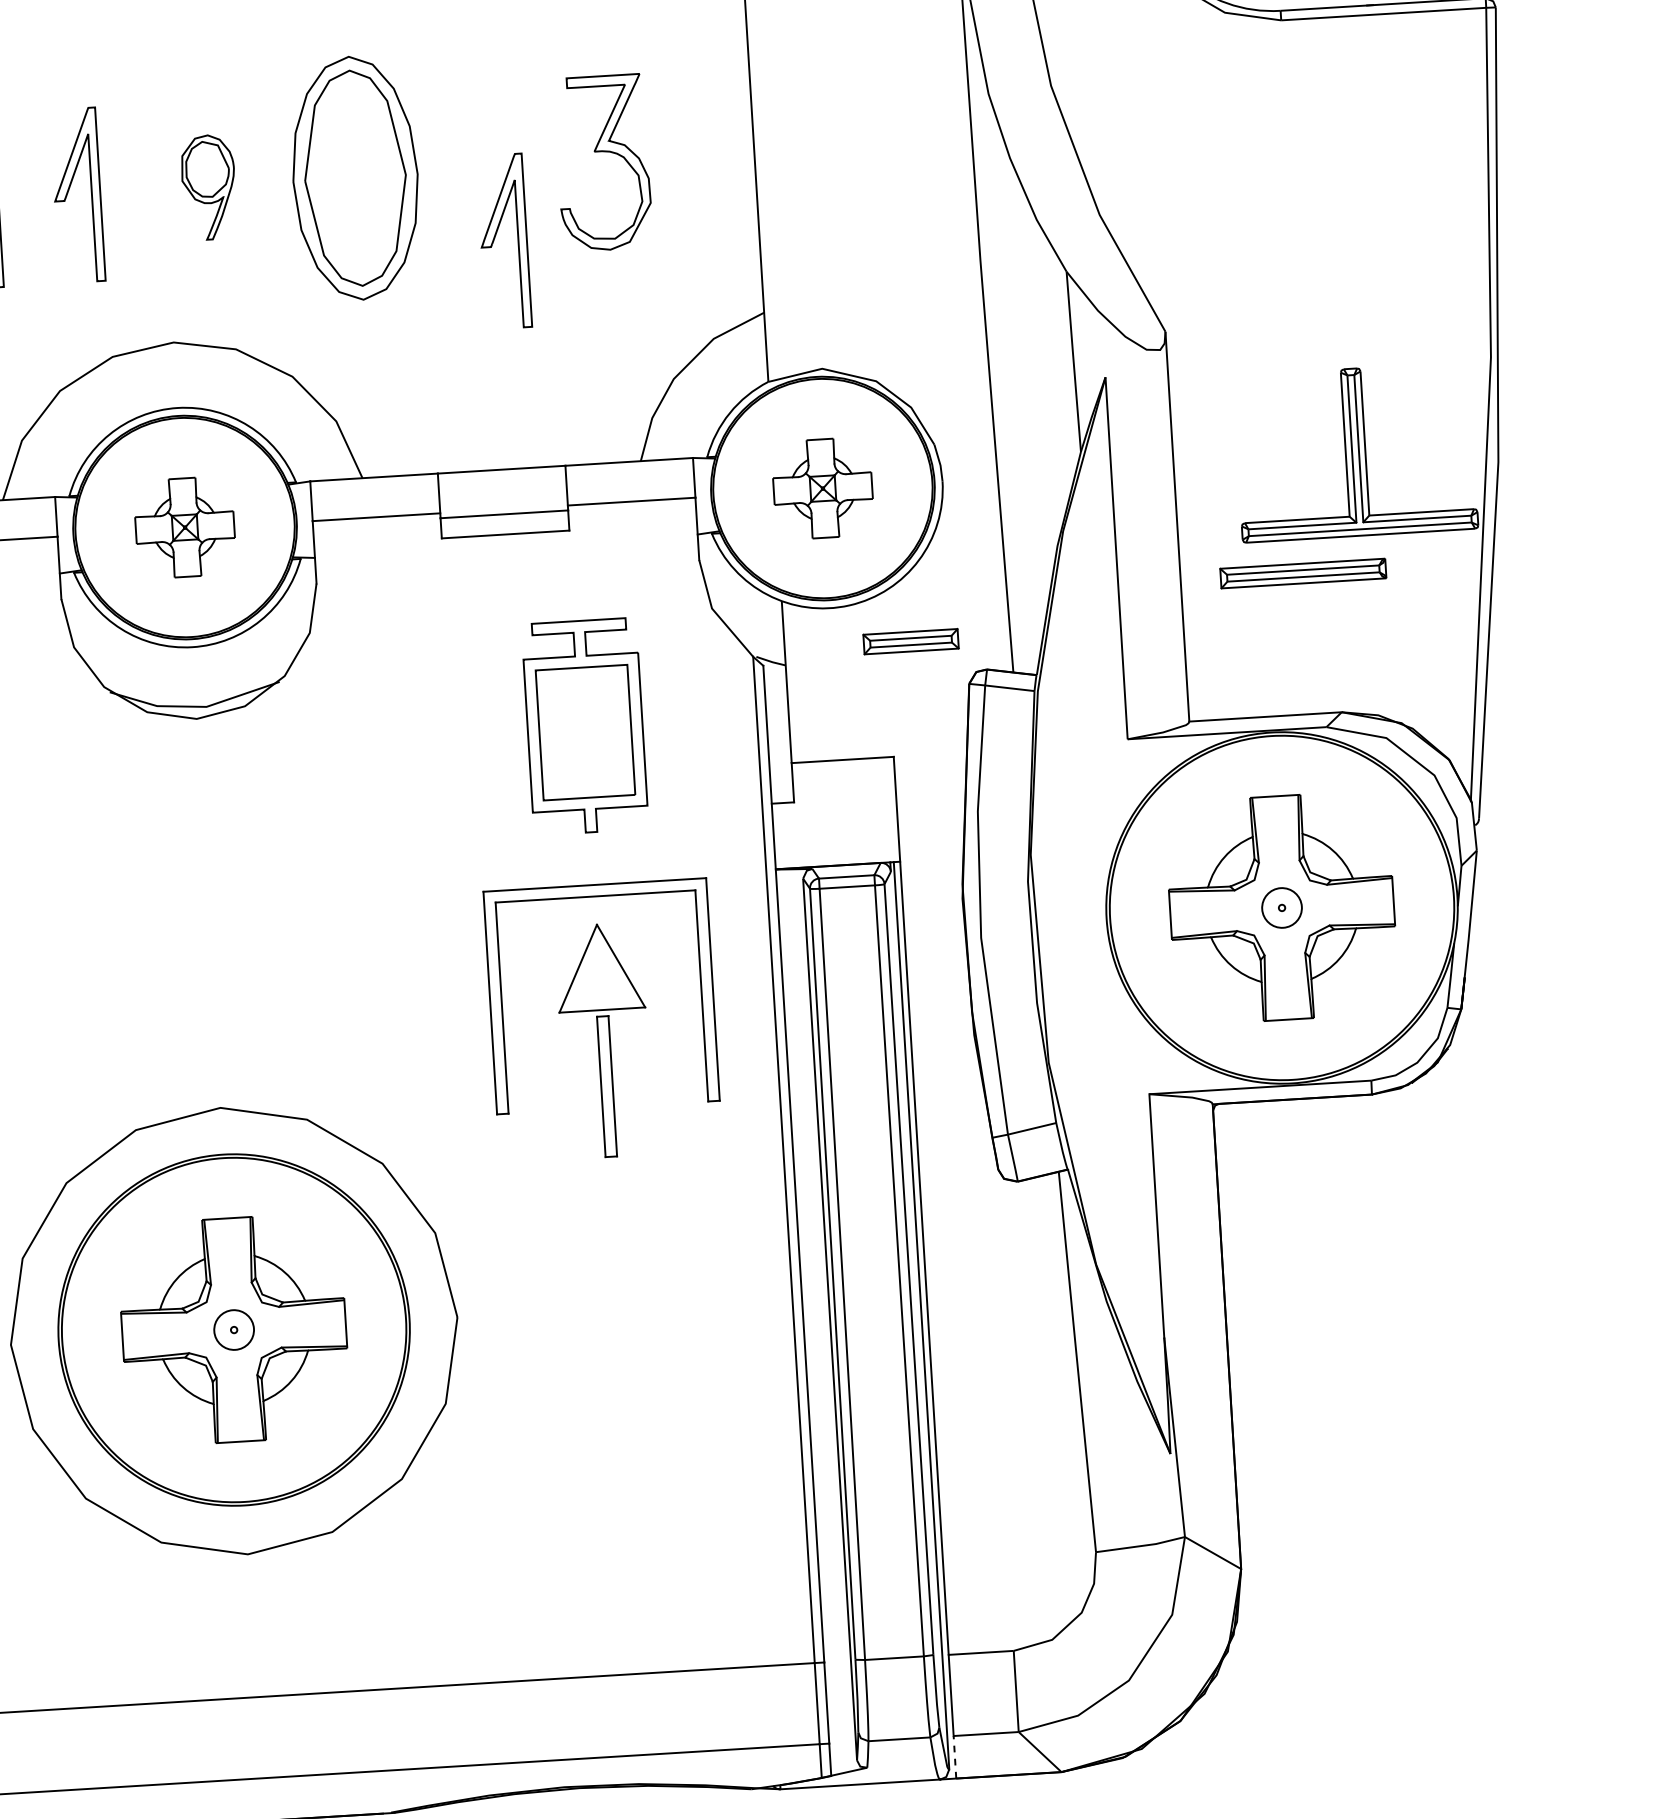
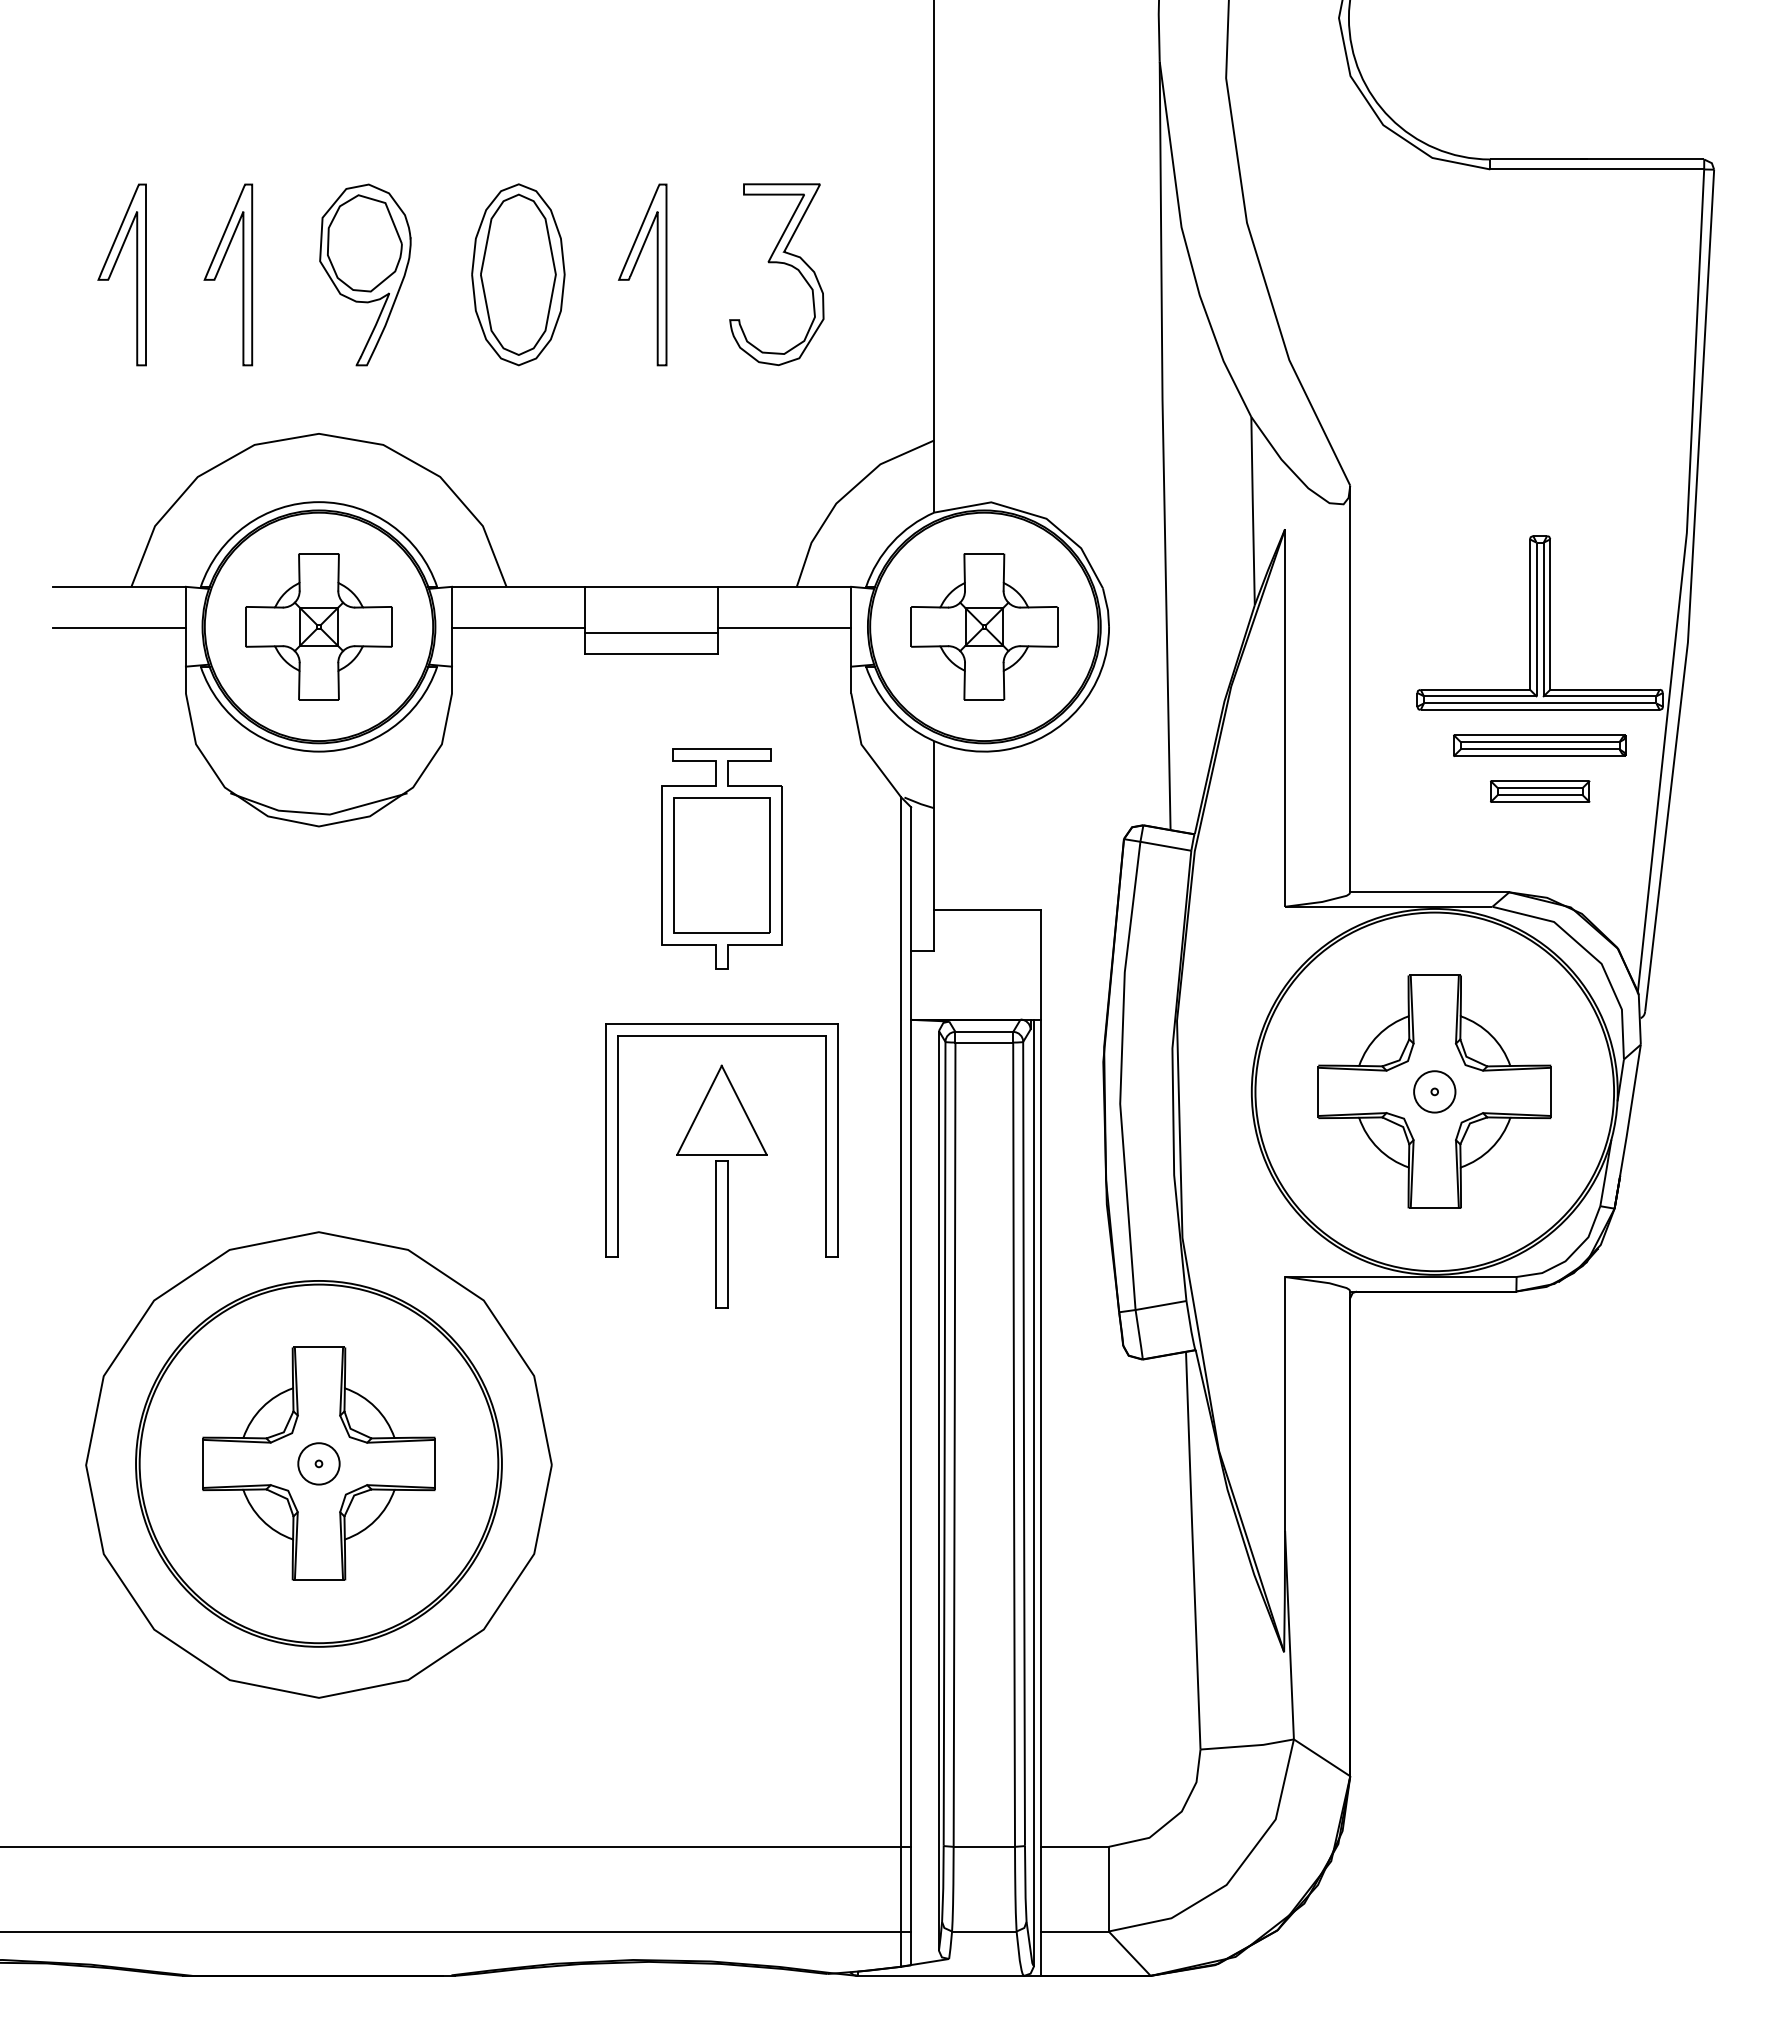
part: (355, 178) -> (518, 274), size x0.71
part: (208, 187) -> (365, 274), size x1.67
part: (495, 236) -> (634, 269), moved
part: (823, 488) -> (984, 626), size x1.43
part: (184, 527) -> (318, 626), size x1.43
part: (1302, 573) -> (1539, 745), moved
part: (911, 641) -> (1540, 791), moved
line: (954, 1757) -> (1040, 1953), dashed -> solid

